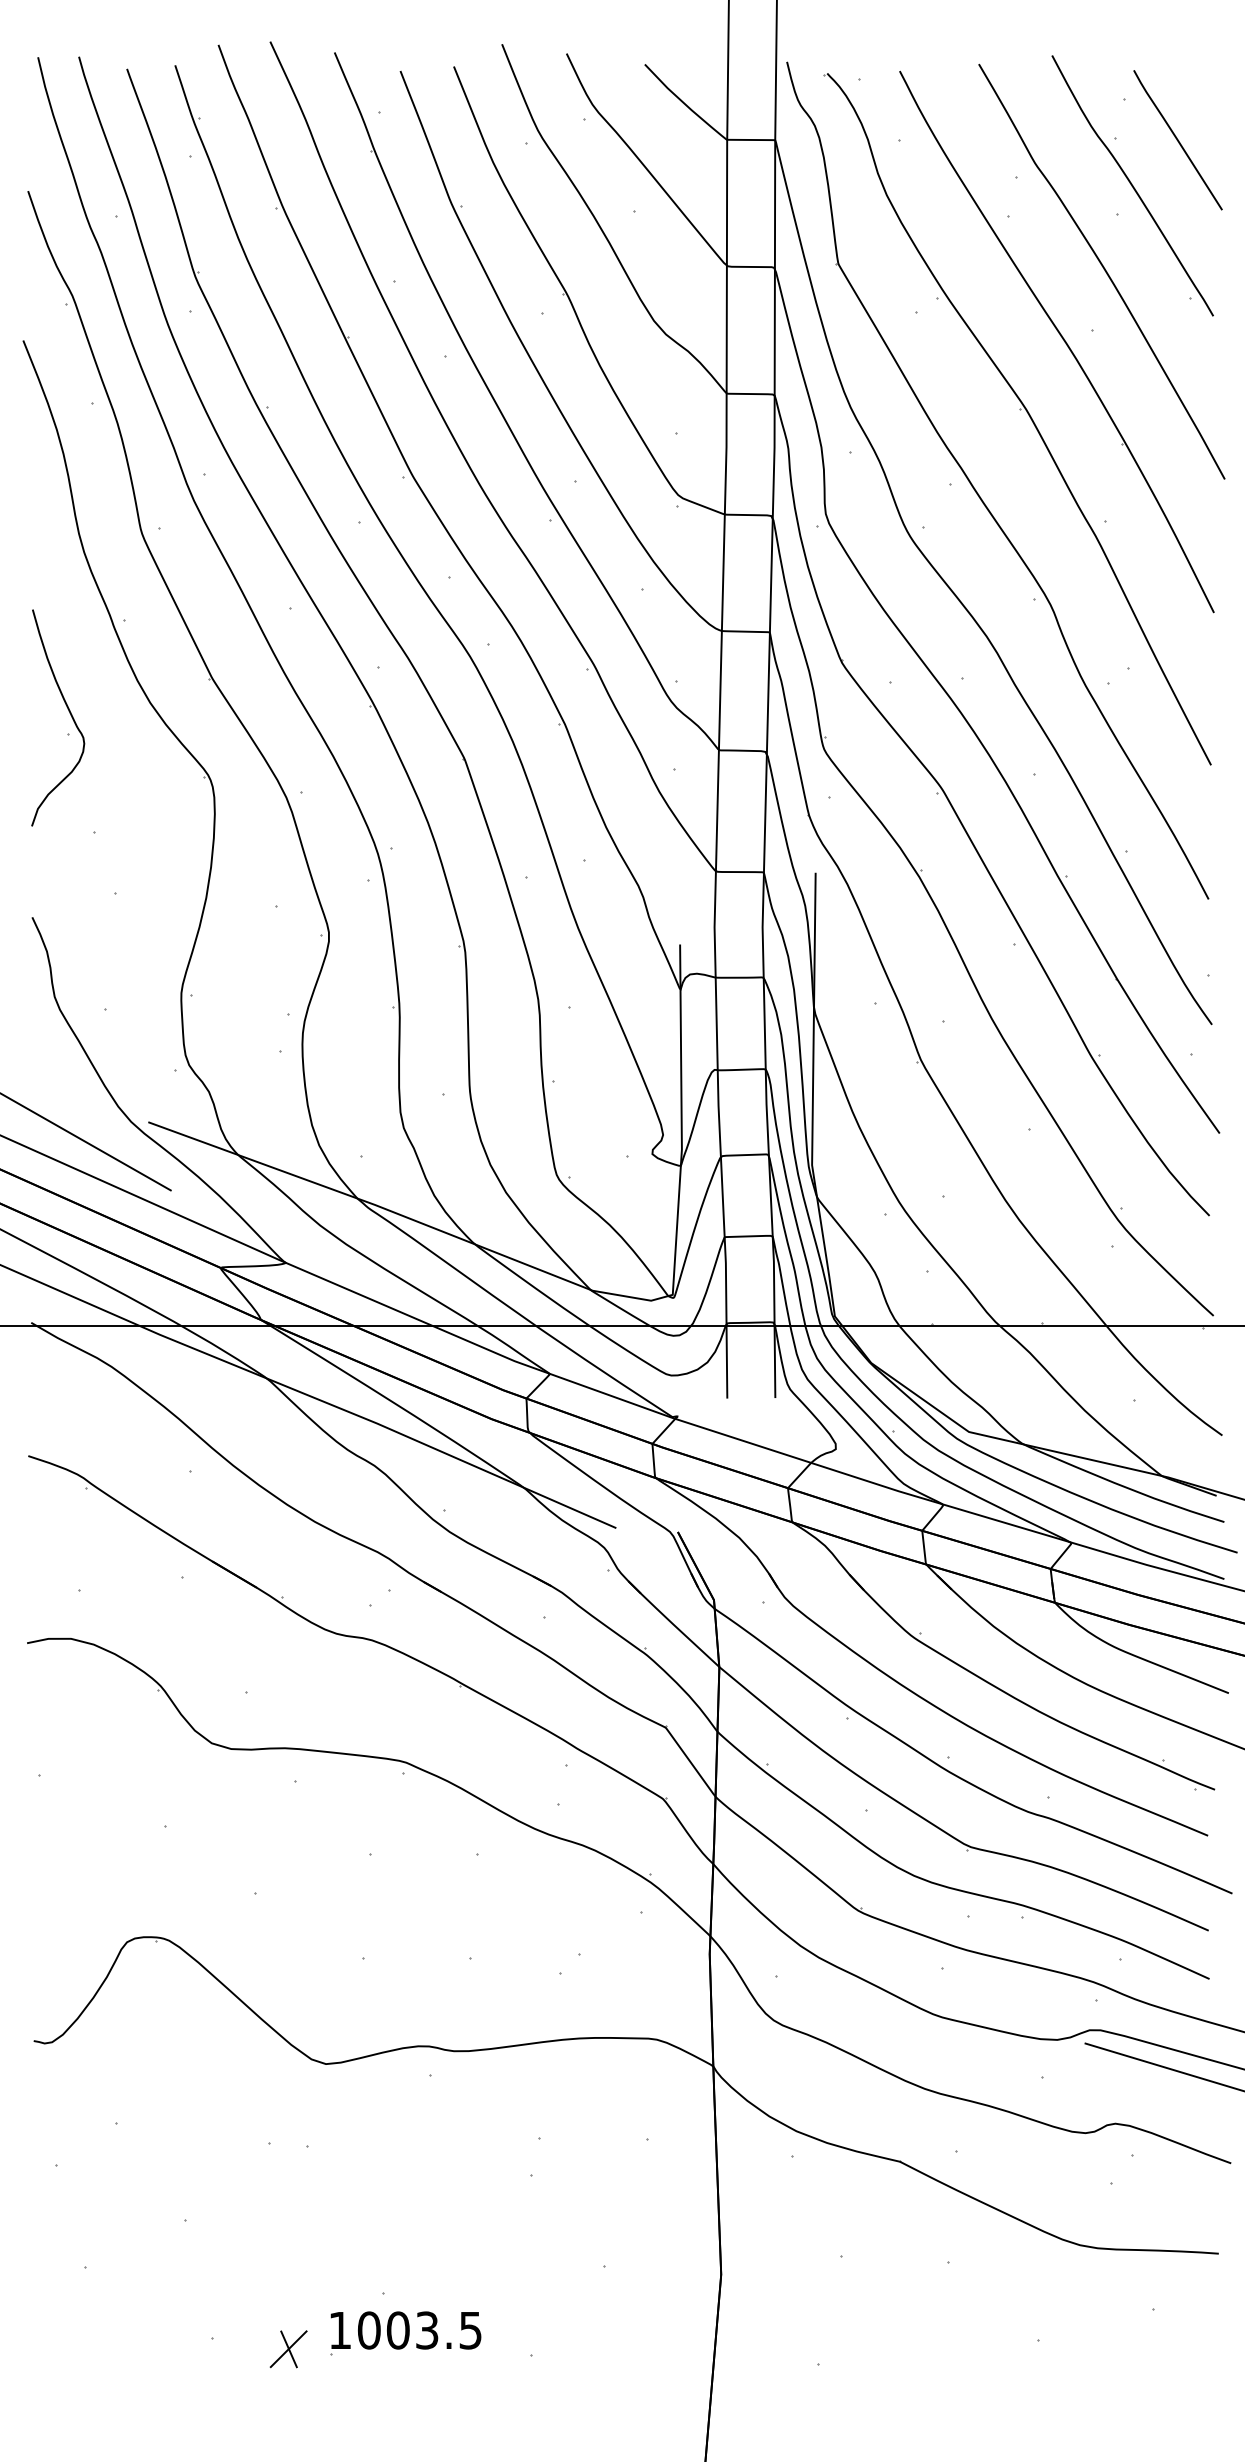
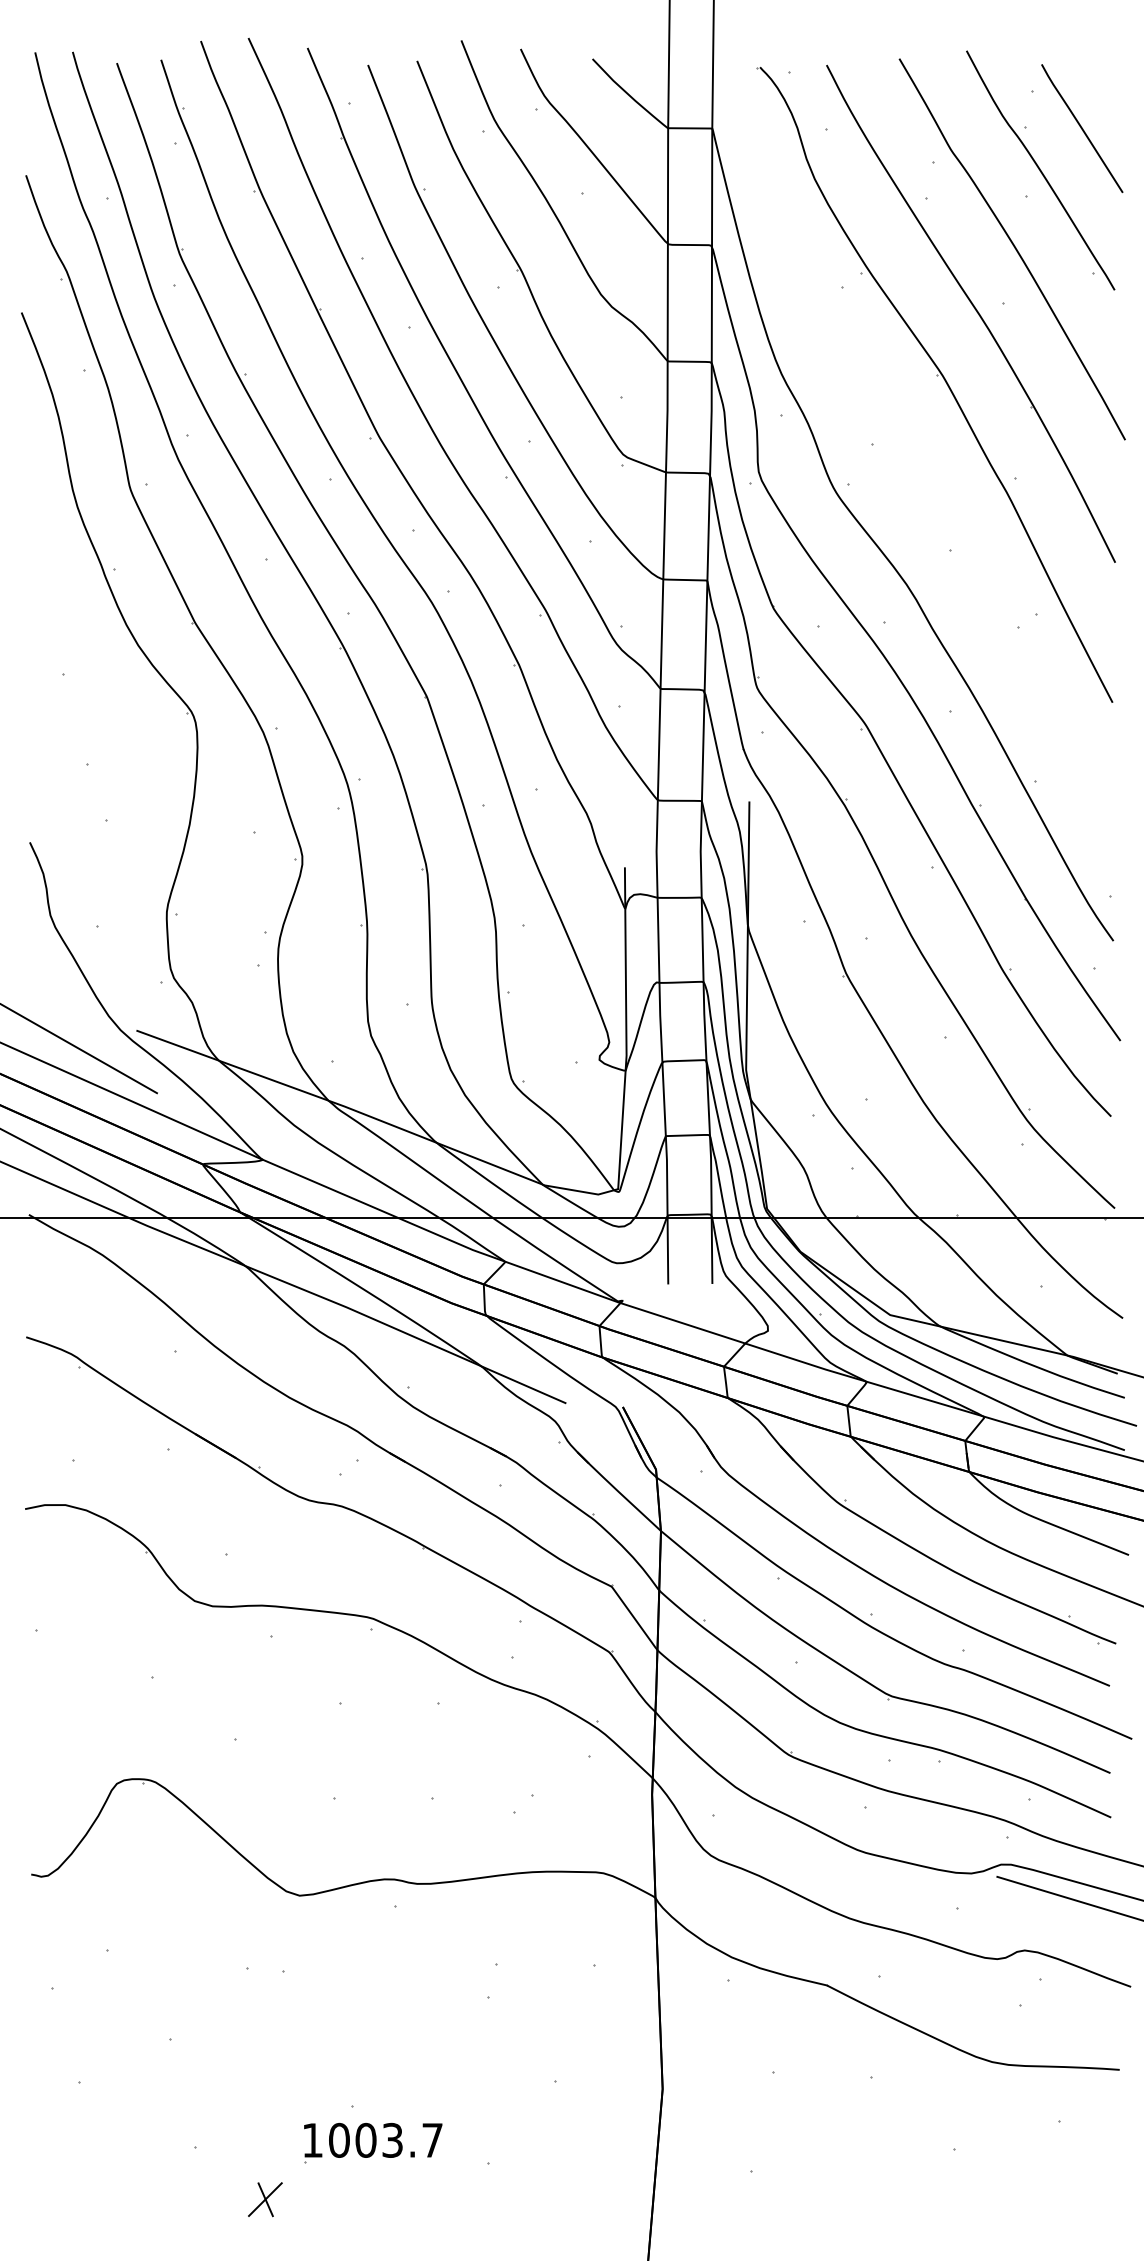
part: (979, 493) -> (899, 453), removed
curve: (68, 712) -> (63, 654), removed
text: (470, 2330) -> (432, 2140), 1003.5 -> 1003.7
part: (288, 2349) -> (265, 2199), moved

